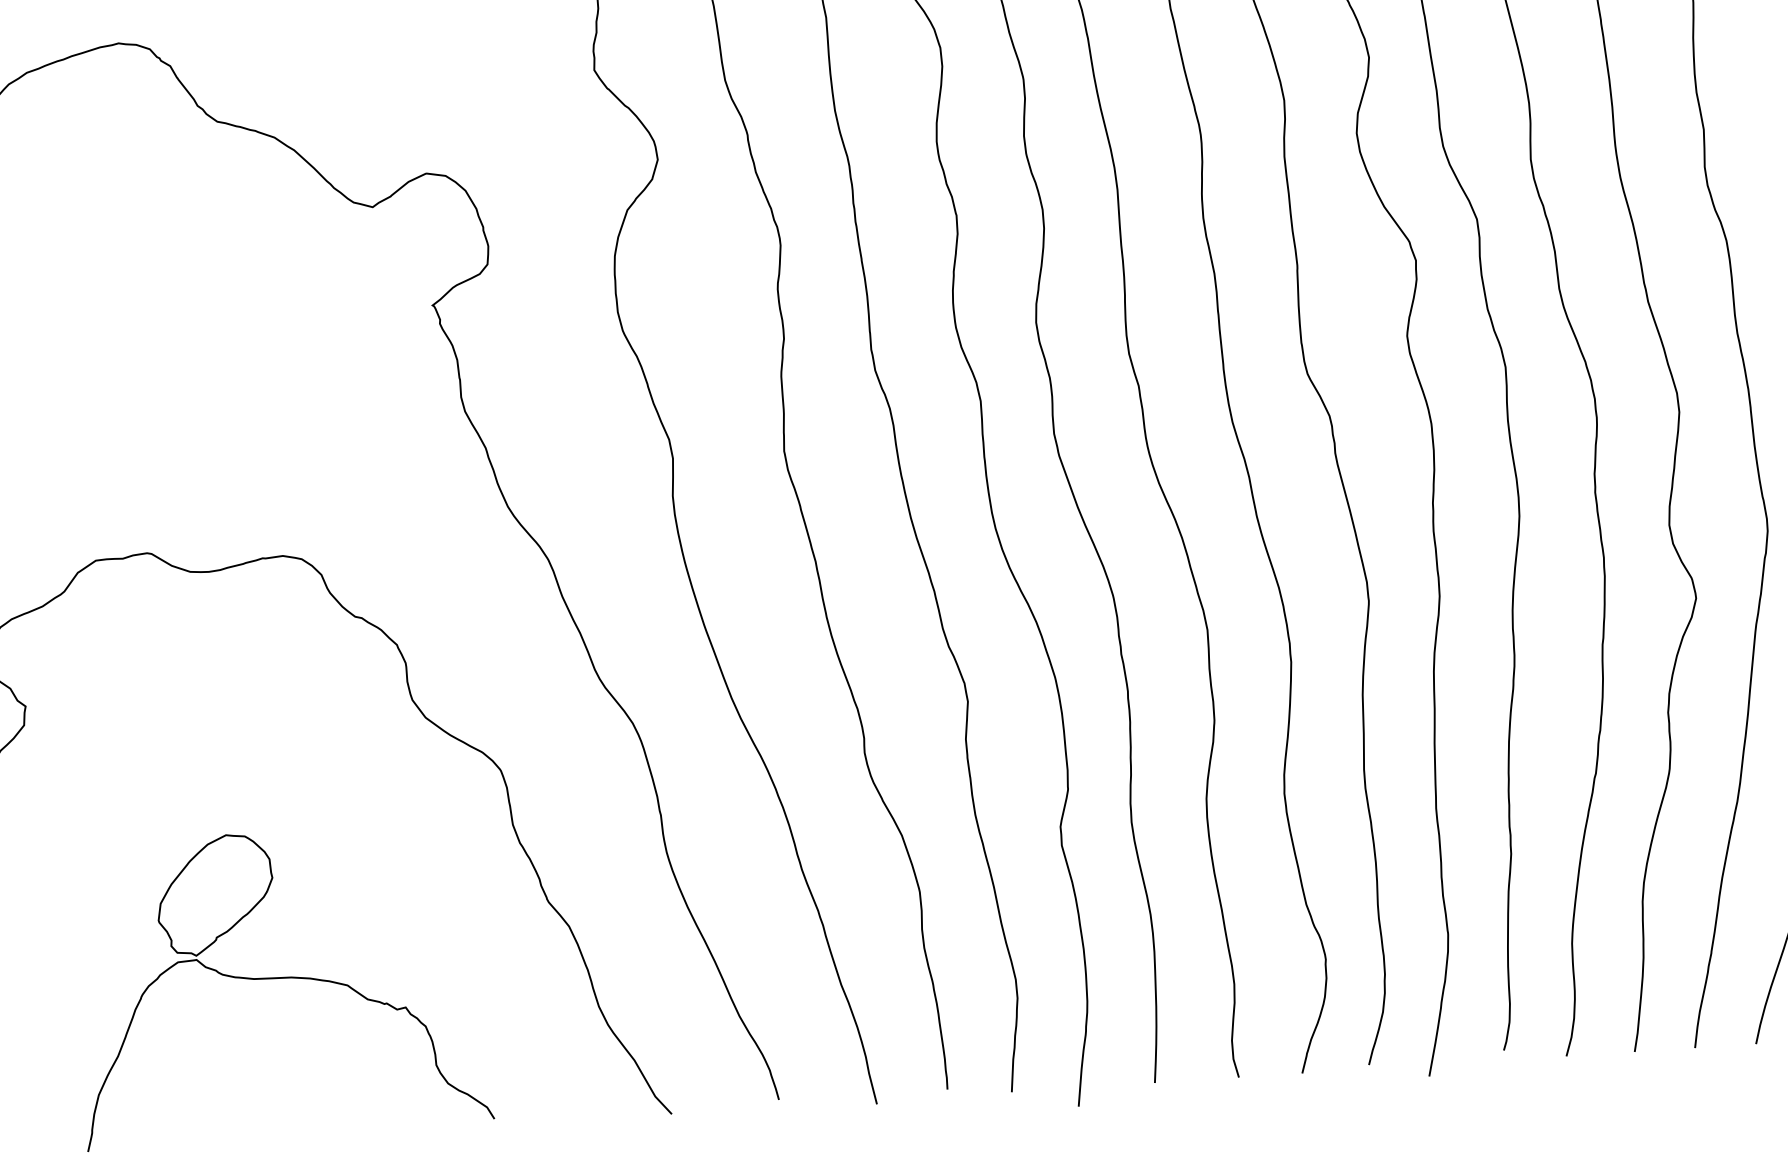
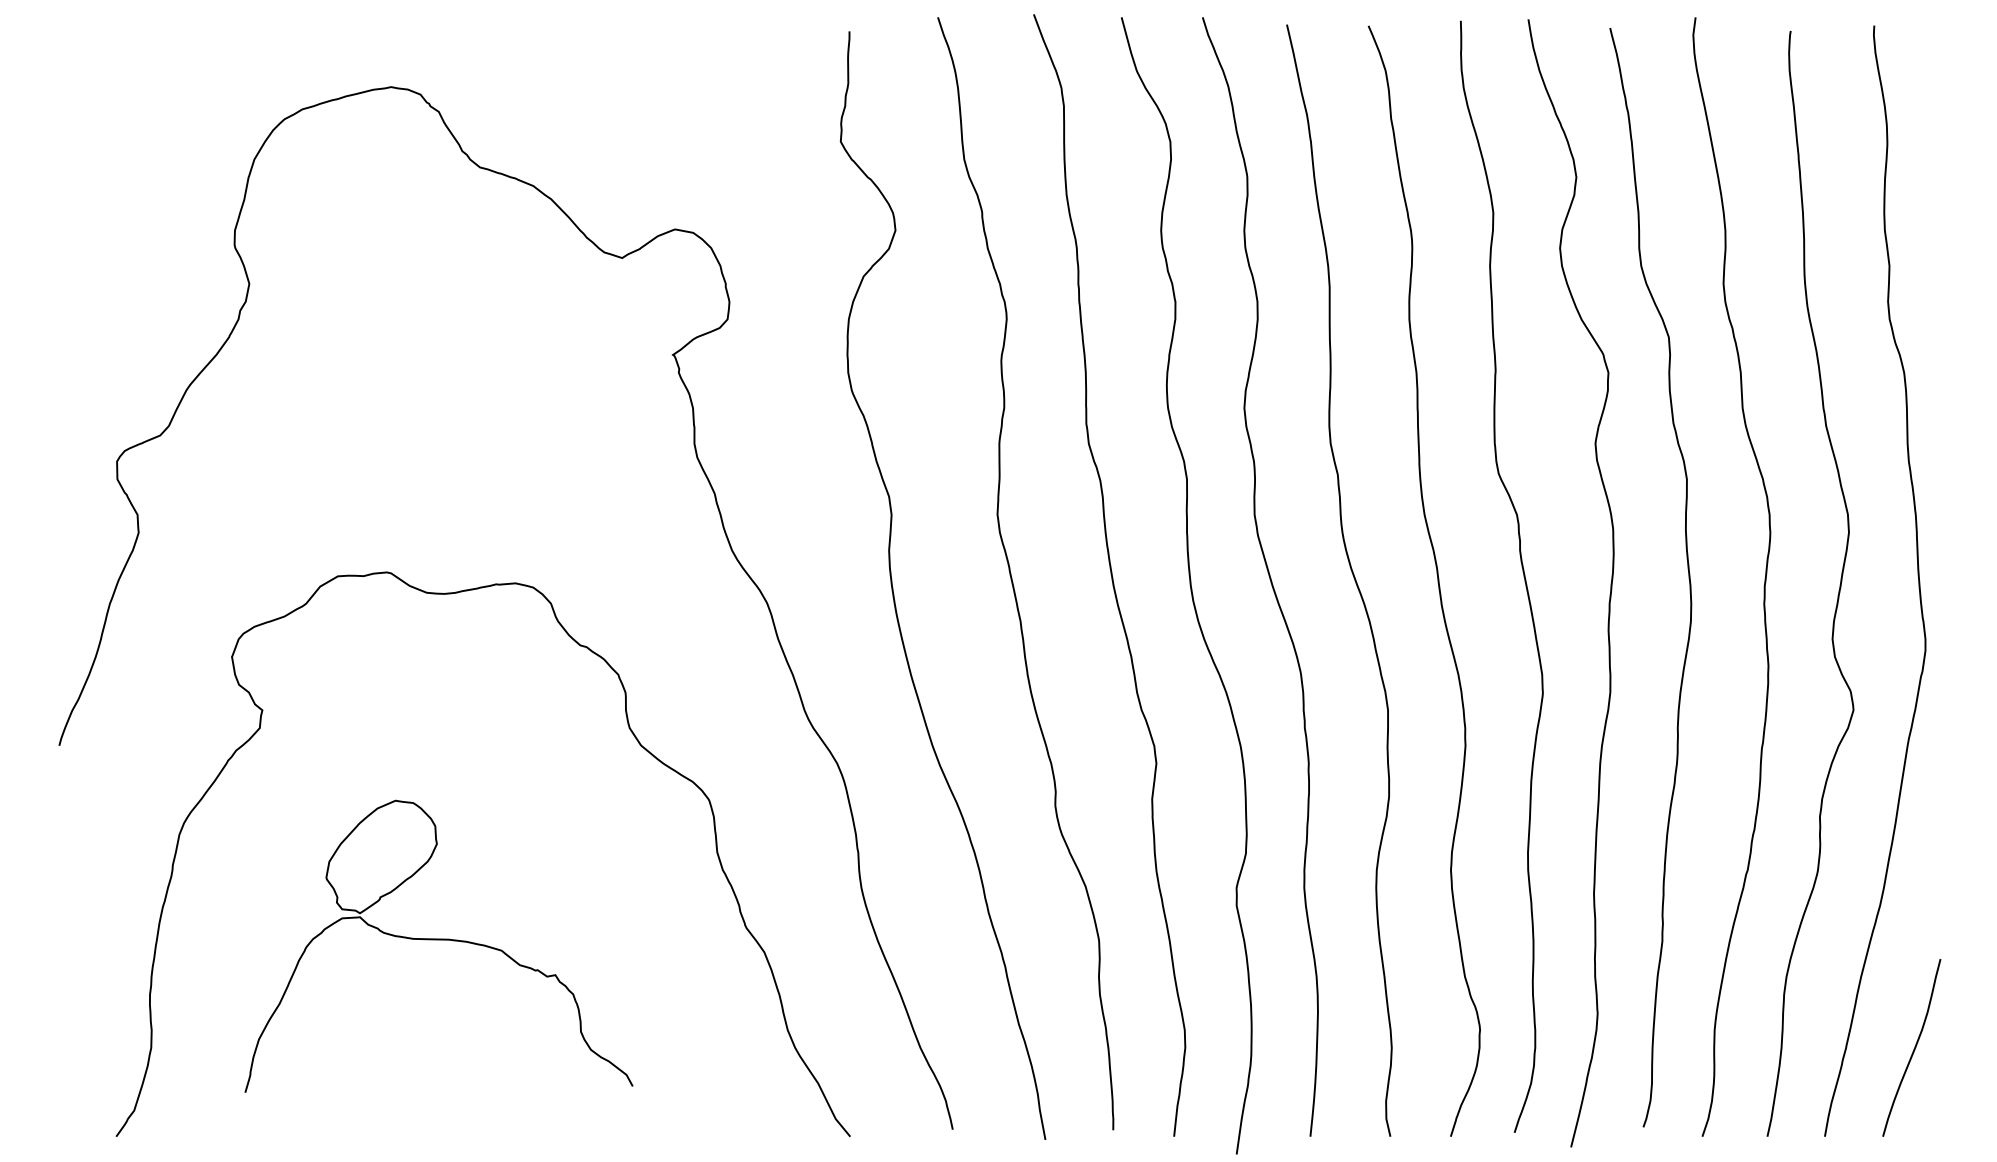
part: (280, 984) -> (438, 945), moved

